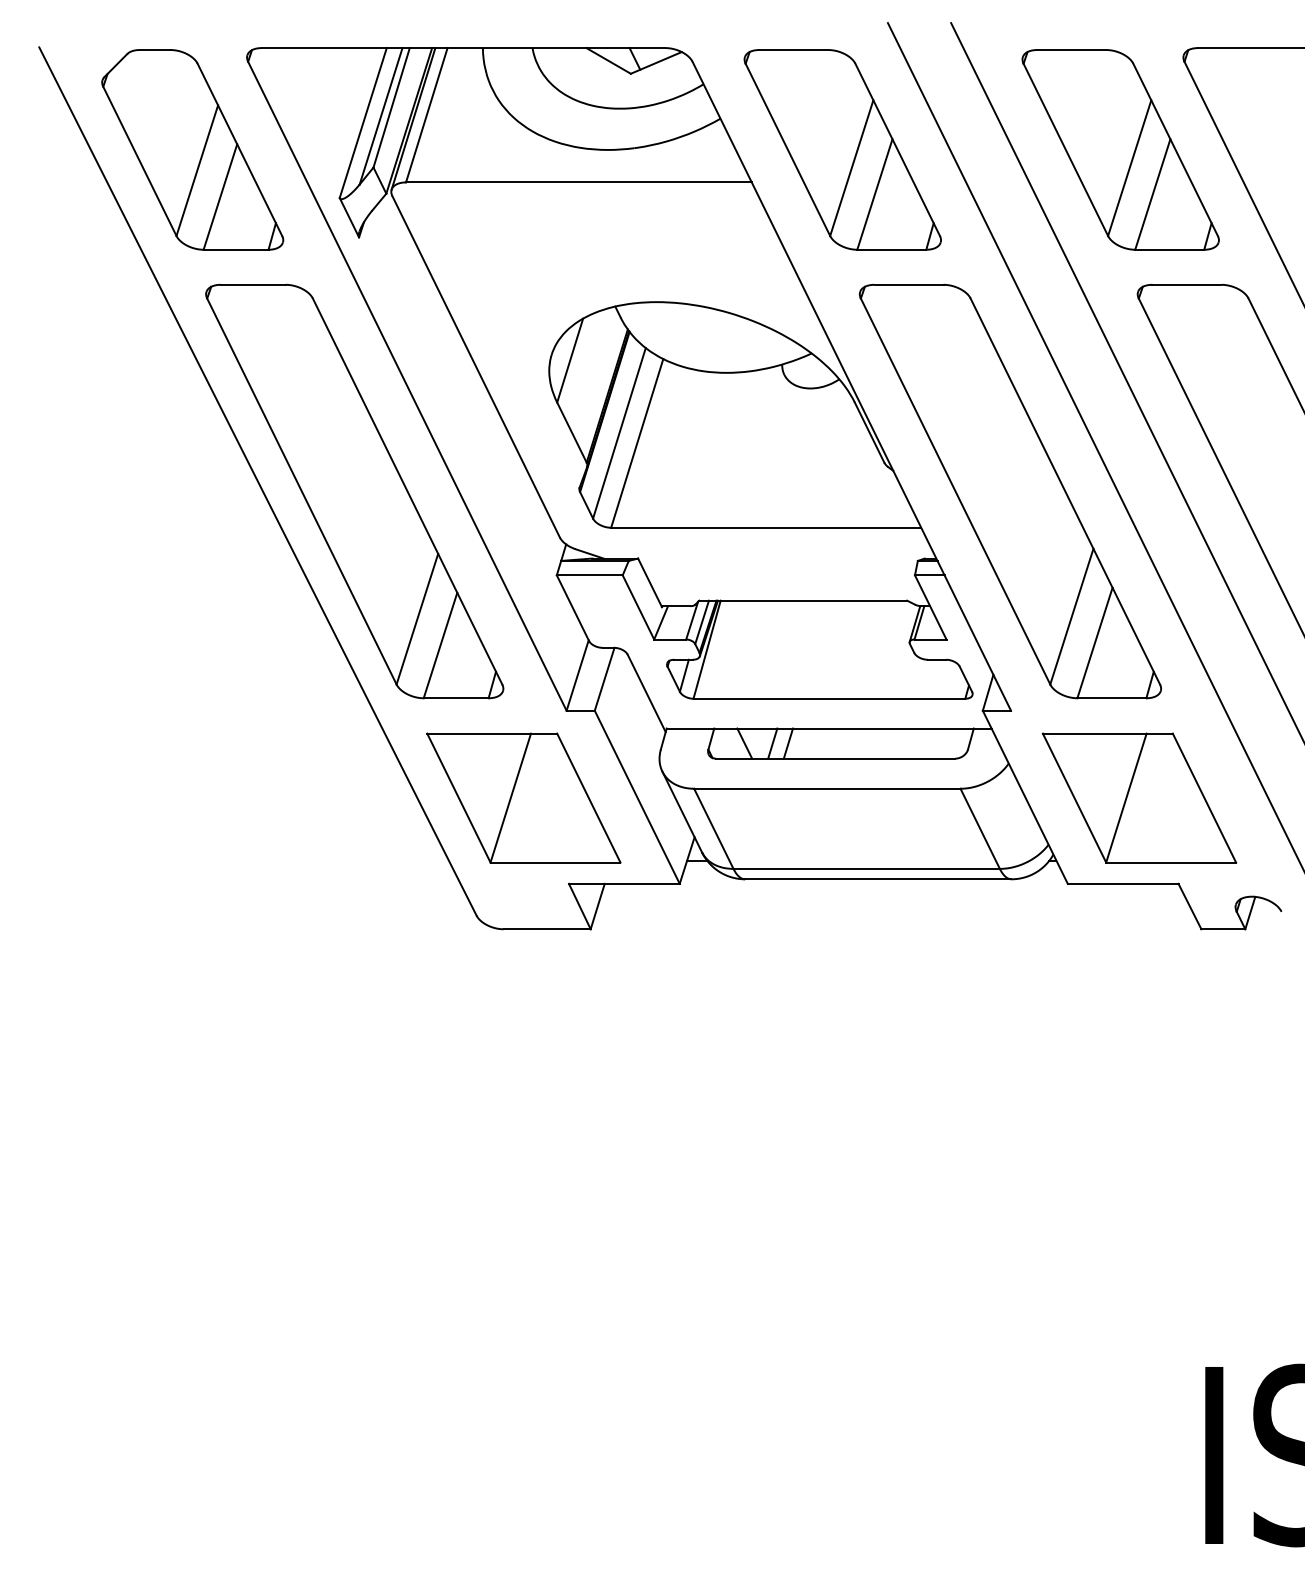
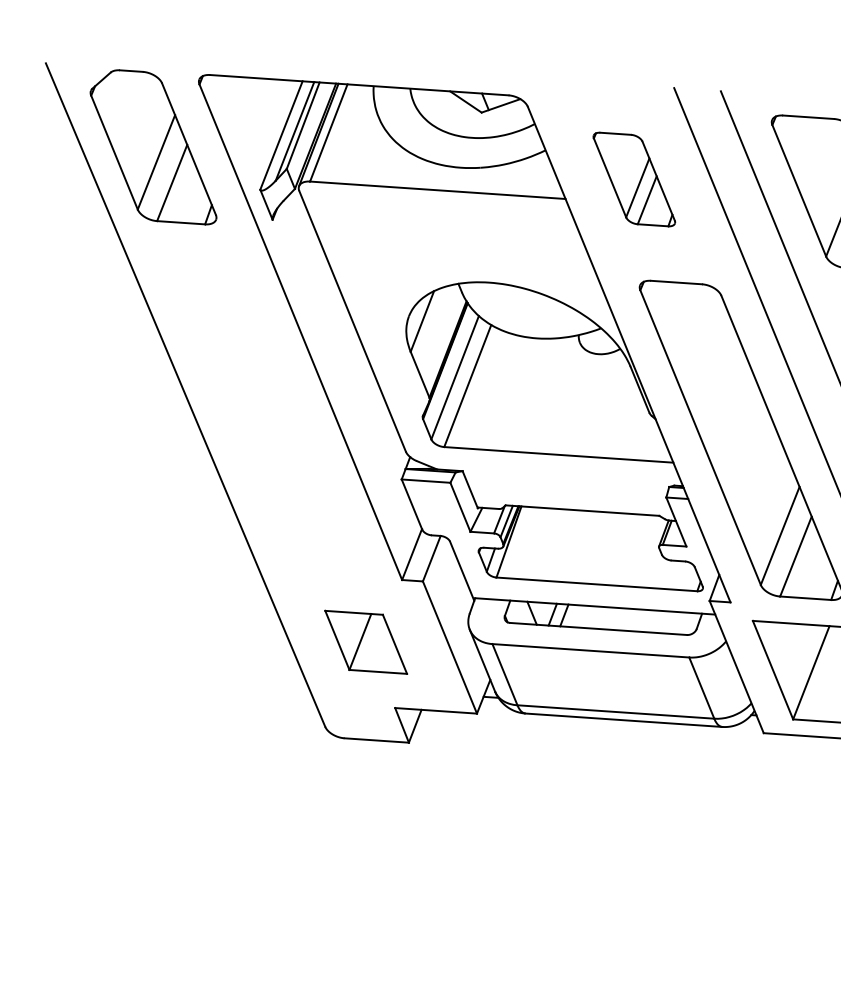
part: (842, 149) -> (634, 179), size x0.6
part: (354, 491) -> (256, 407), removed
part: (523, 797) -> (365, 641), size x0.6

